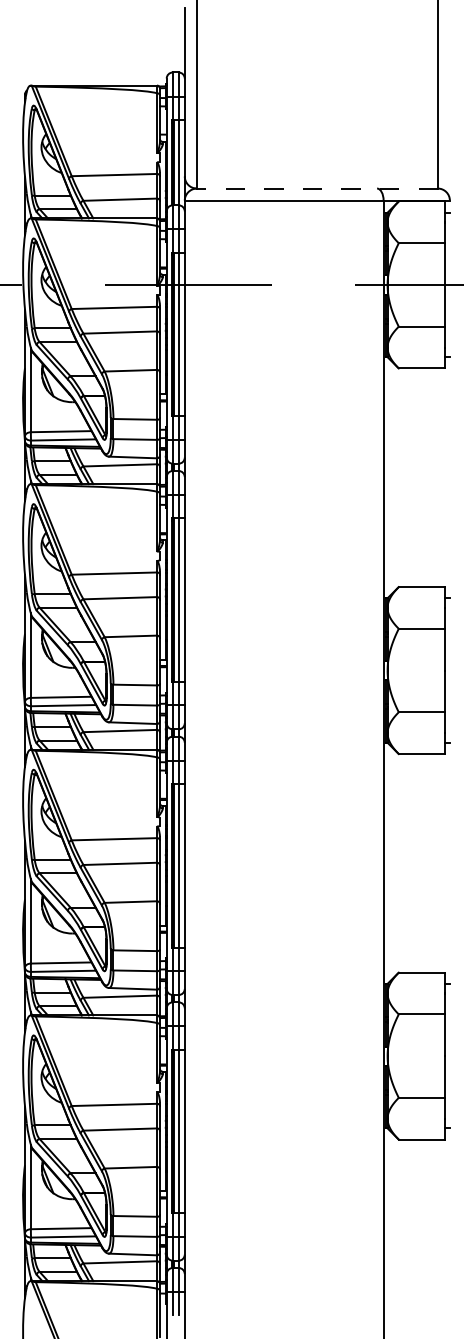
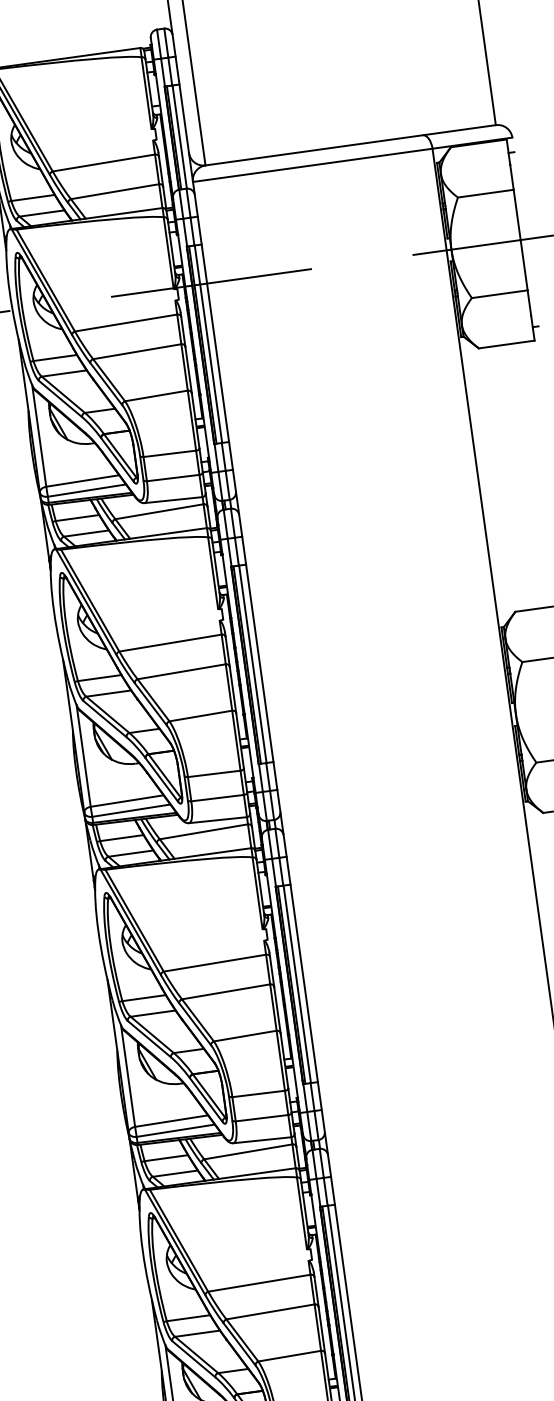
line: (316, 188) -> (349, 145), dashed -> solid

